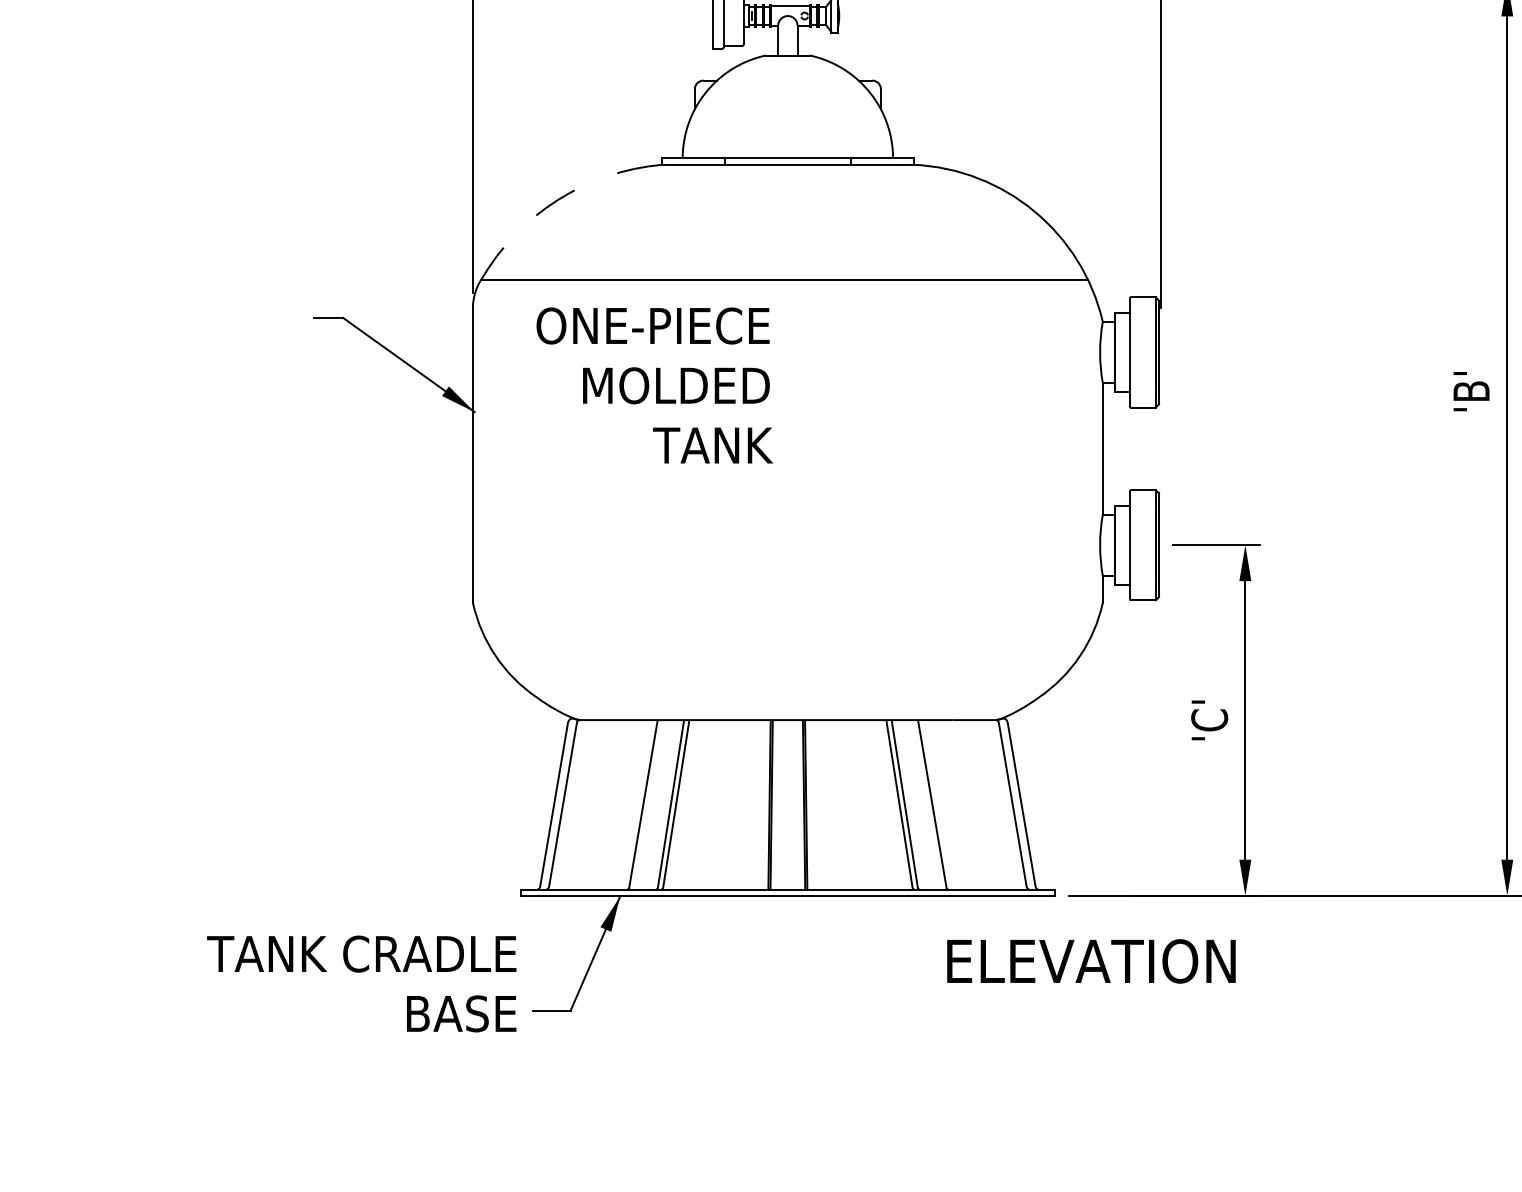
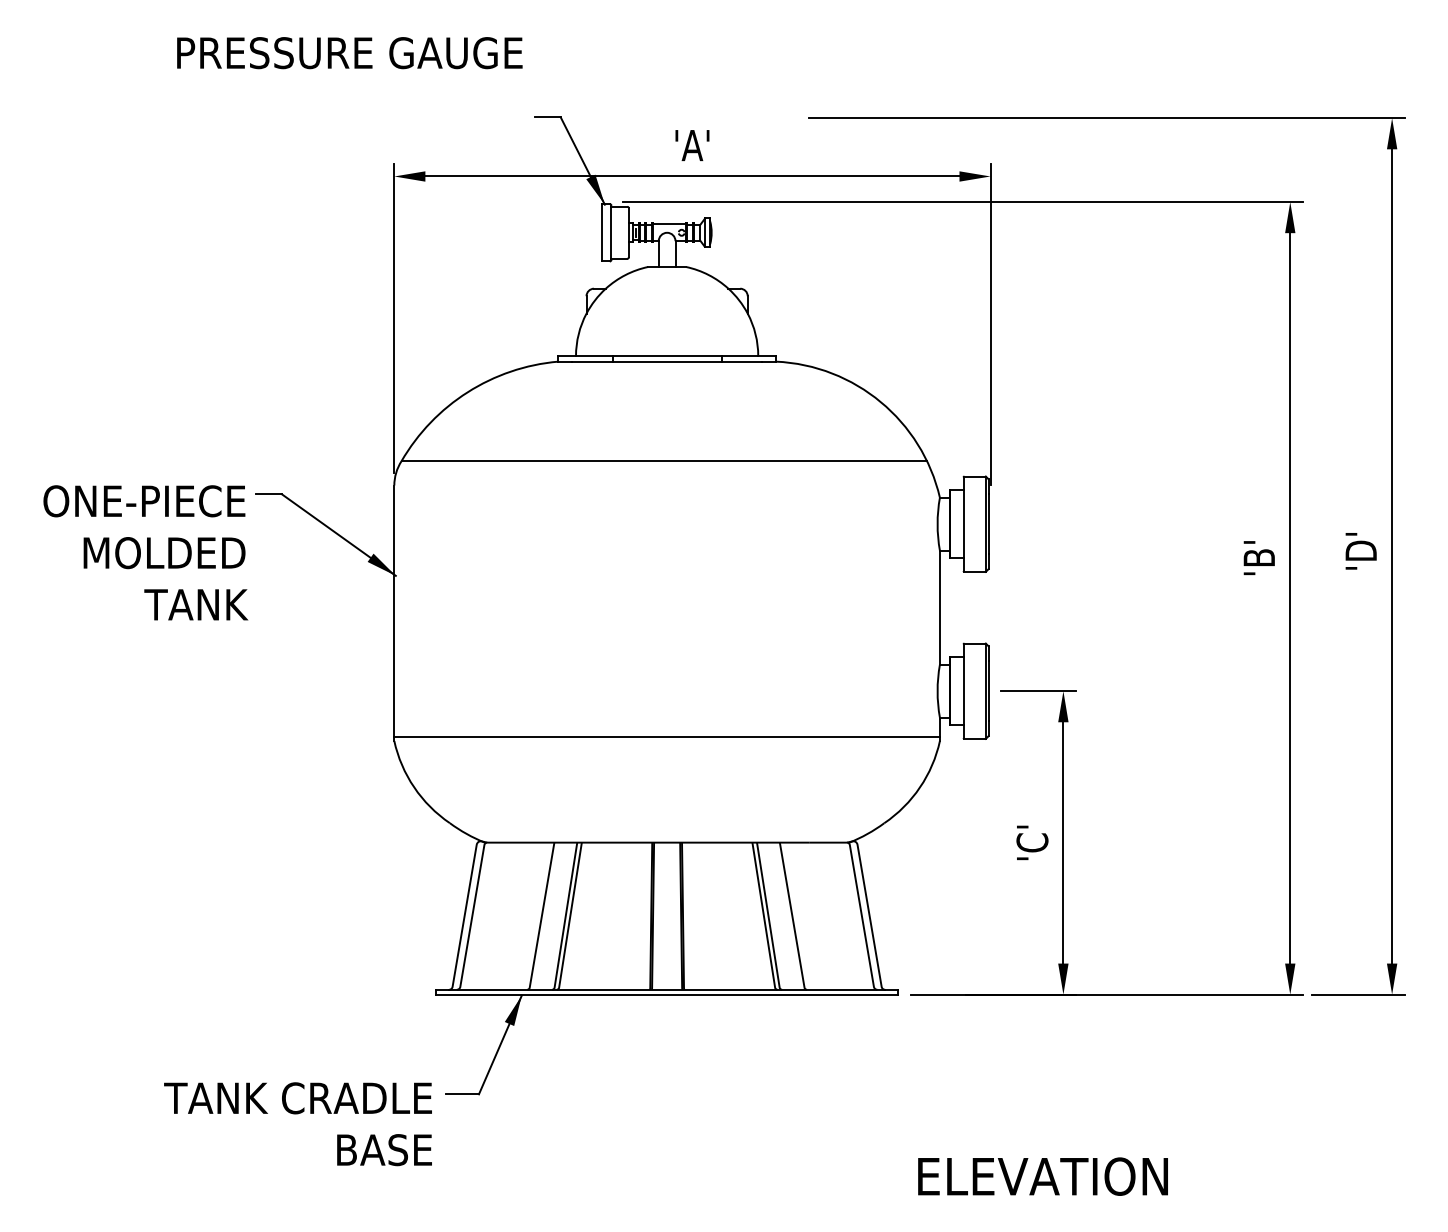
arc: (557, 200) -> (467, 392), dashed -> solid
text: (654, 385) -> (145, 552), moved
line: (787, 597) -> (666, 736), added
text: (1090, 961) -> (1042, 1176), moved
text: (361, 984) -> (297, 1124), moved

